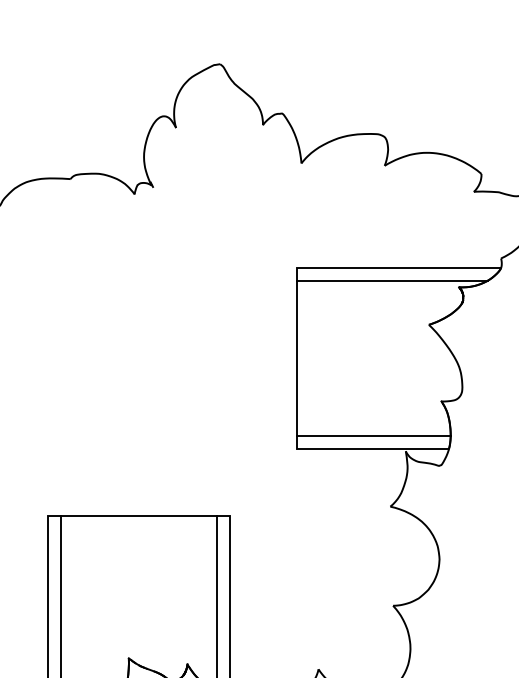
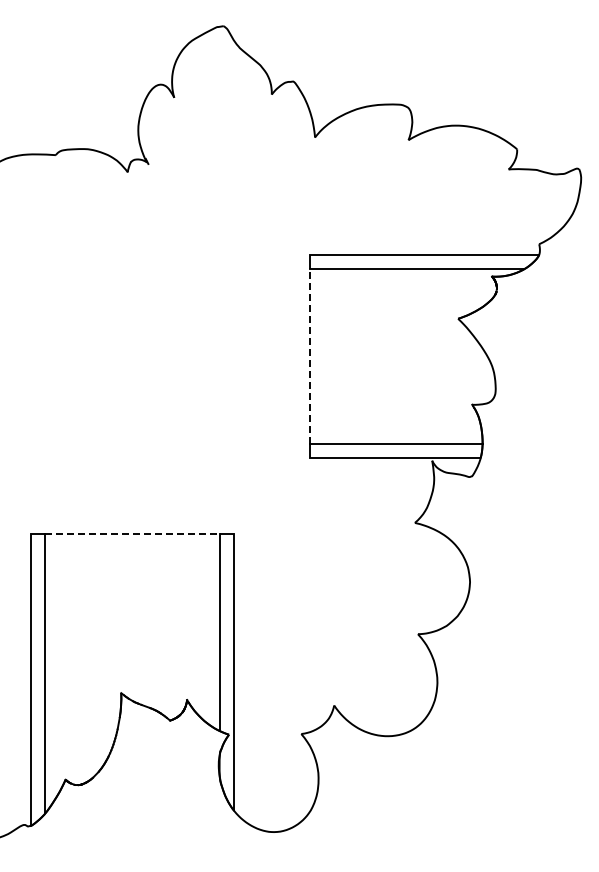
line: (296, 358) -> (309, 356), solid -> dashed
line: (139, 516) -> (133, 533), solid -> dashed

